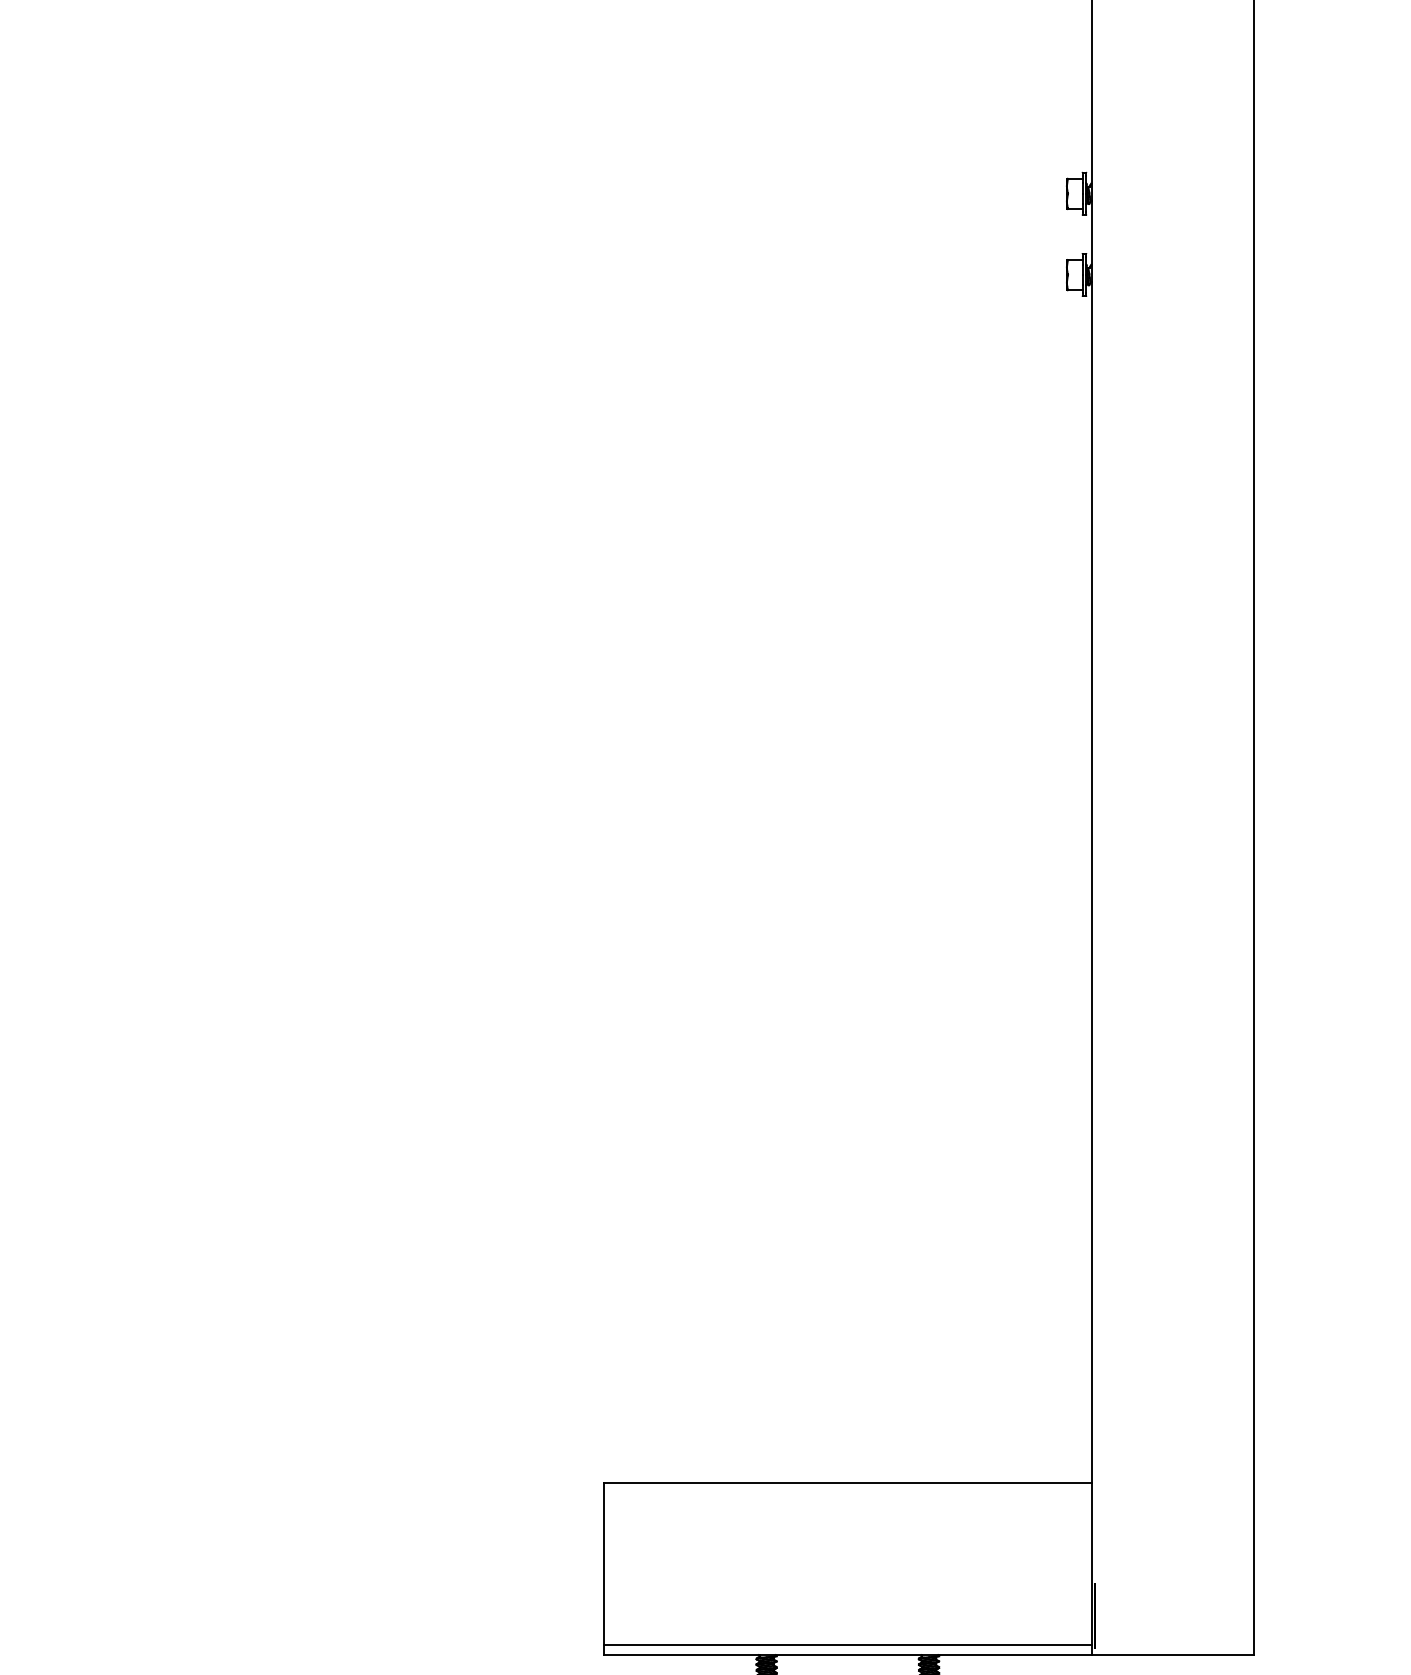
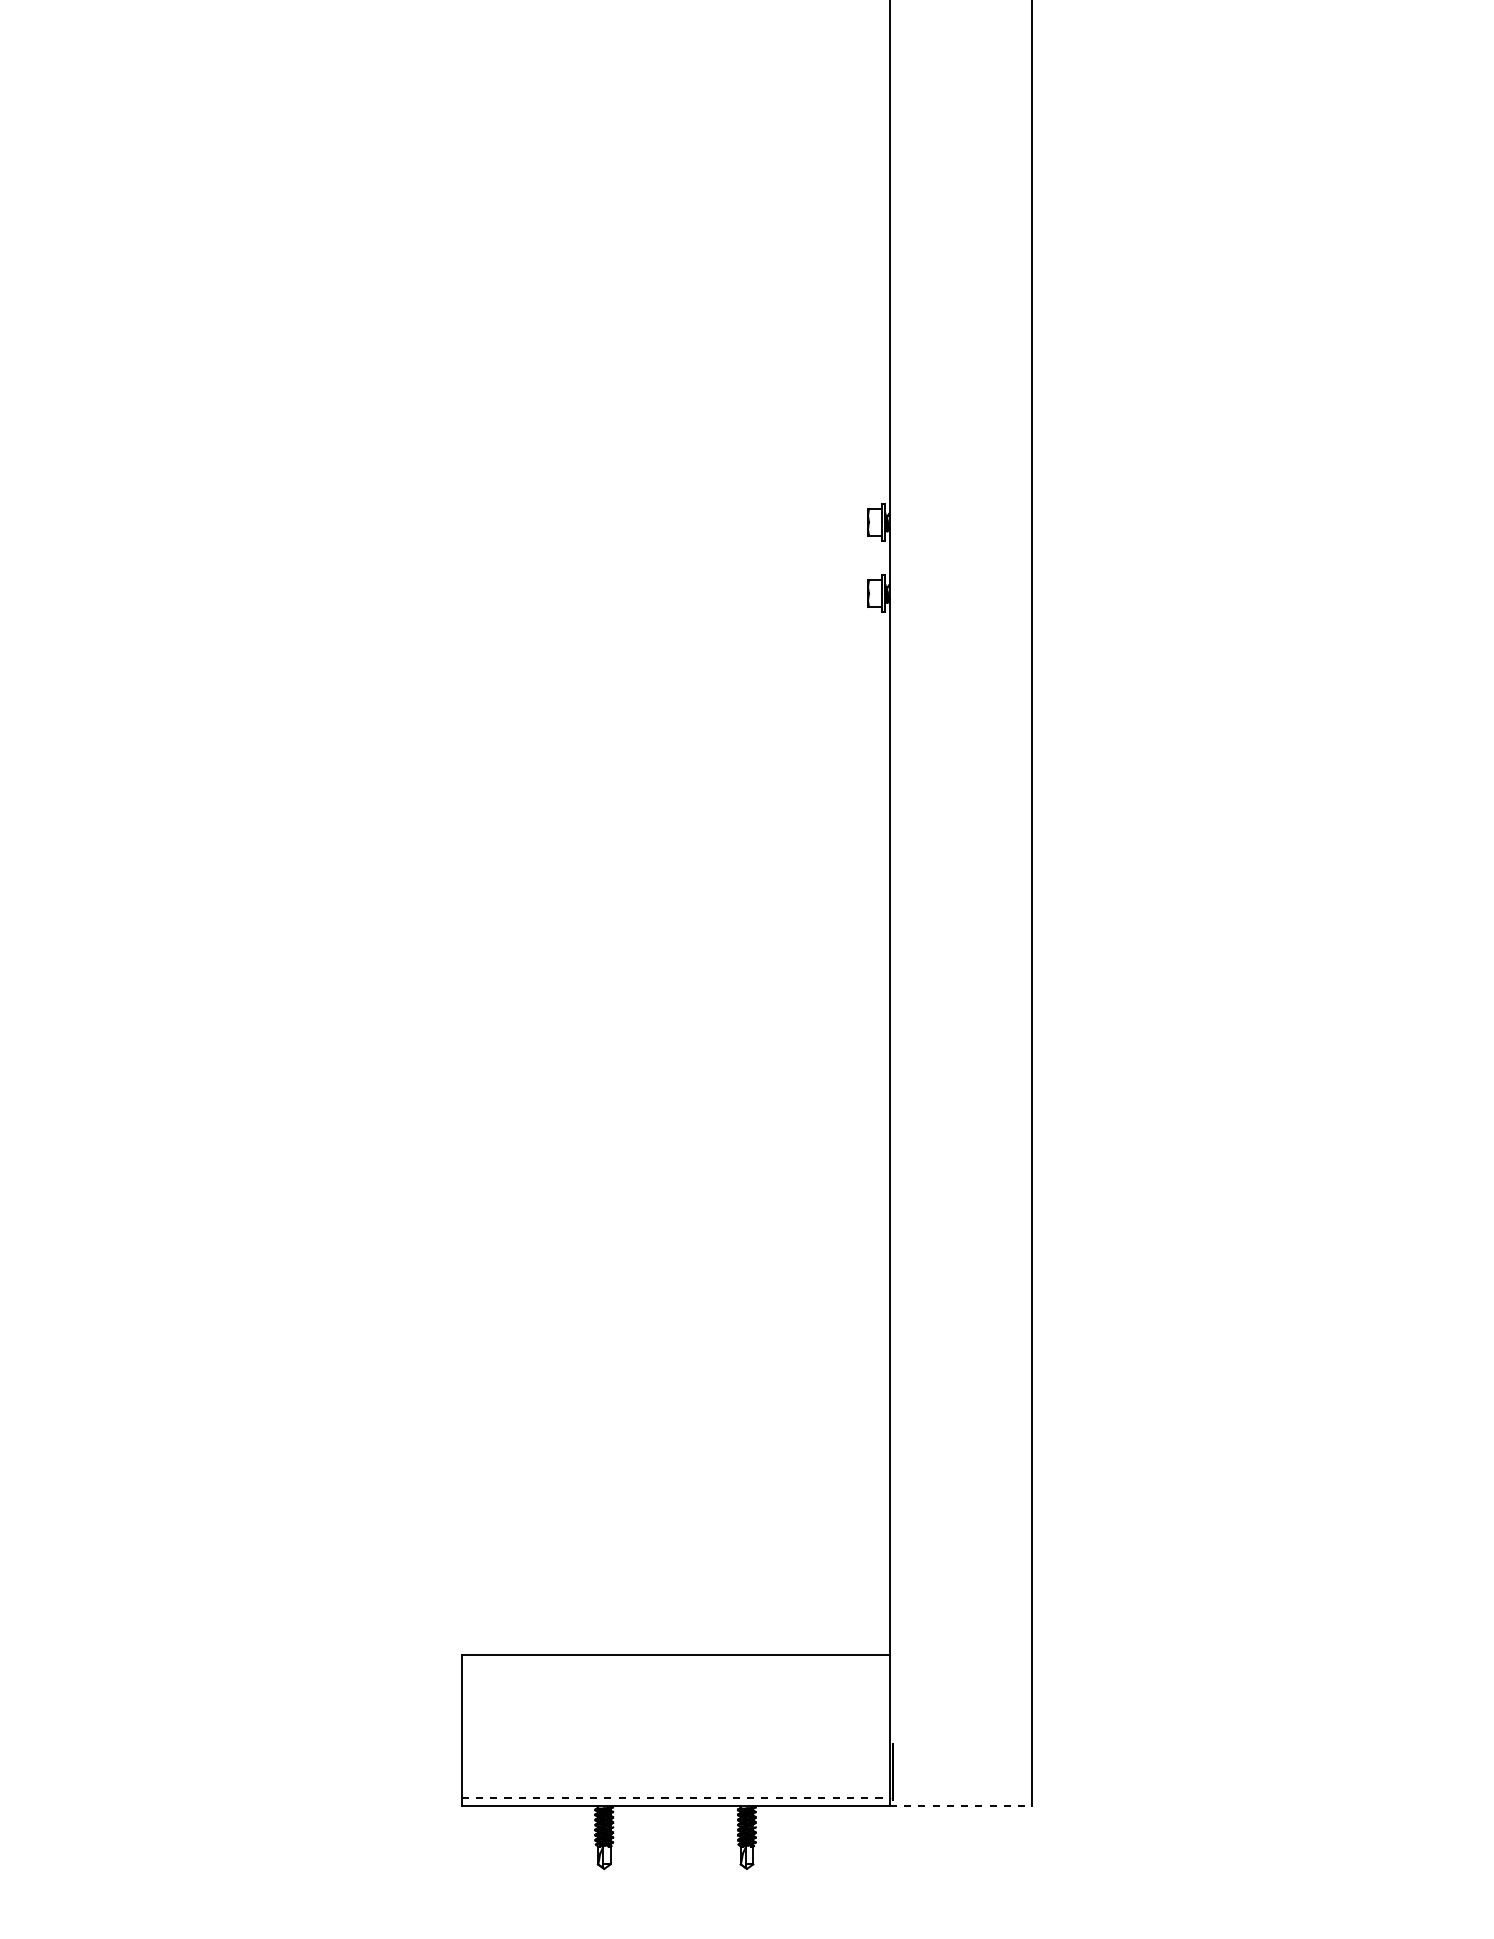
line: (848, 1644) -> (676, 1797), solid -> dashed
line: (1173, 1655) -> (961, 1806), solid -> dashed

